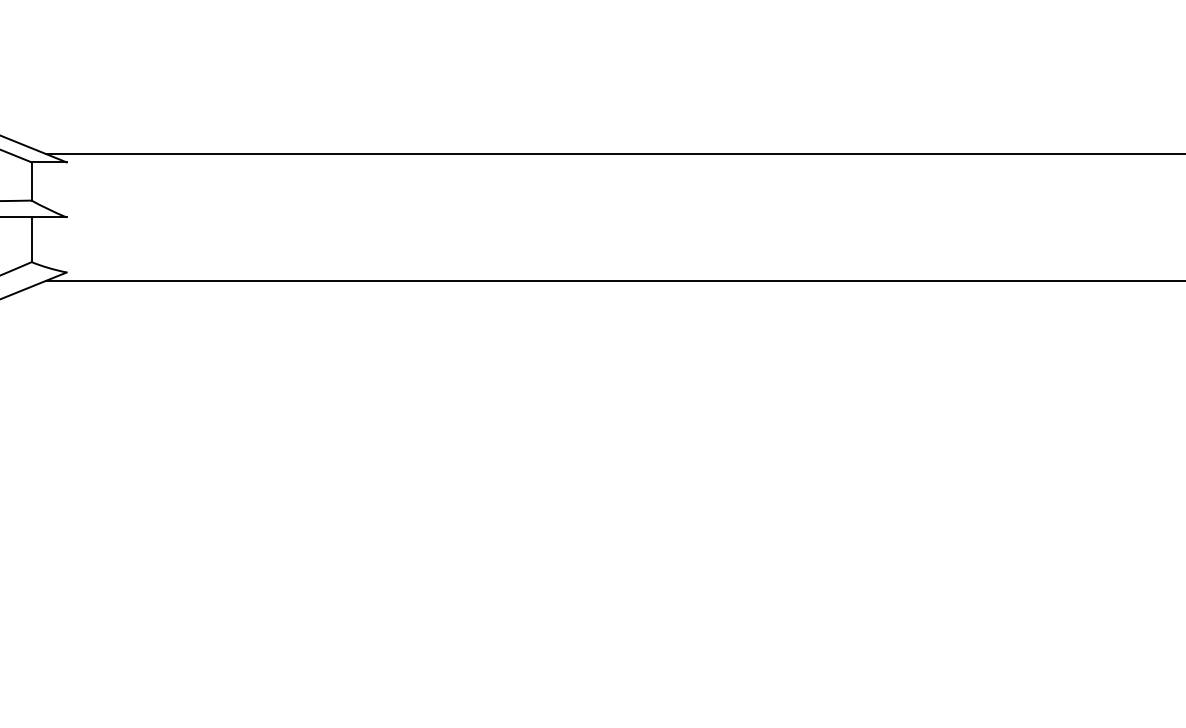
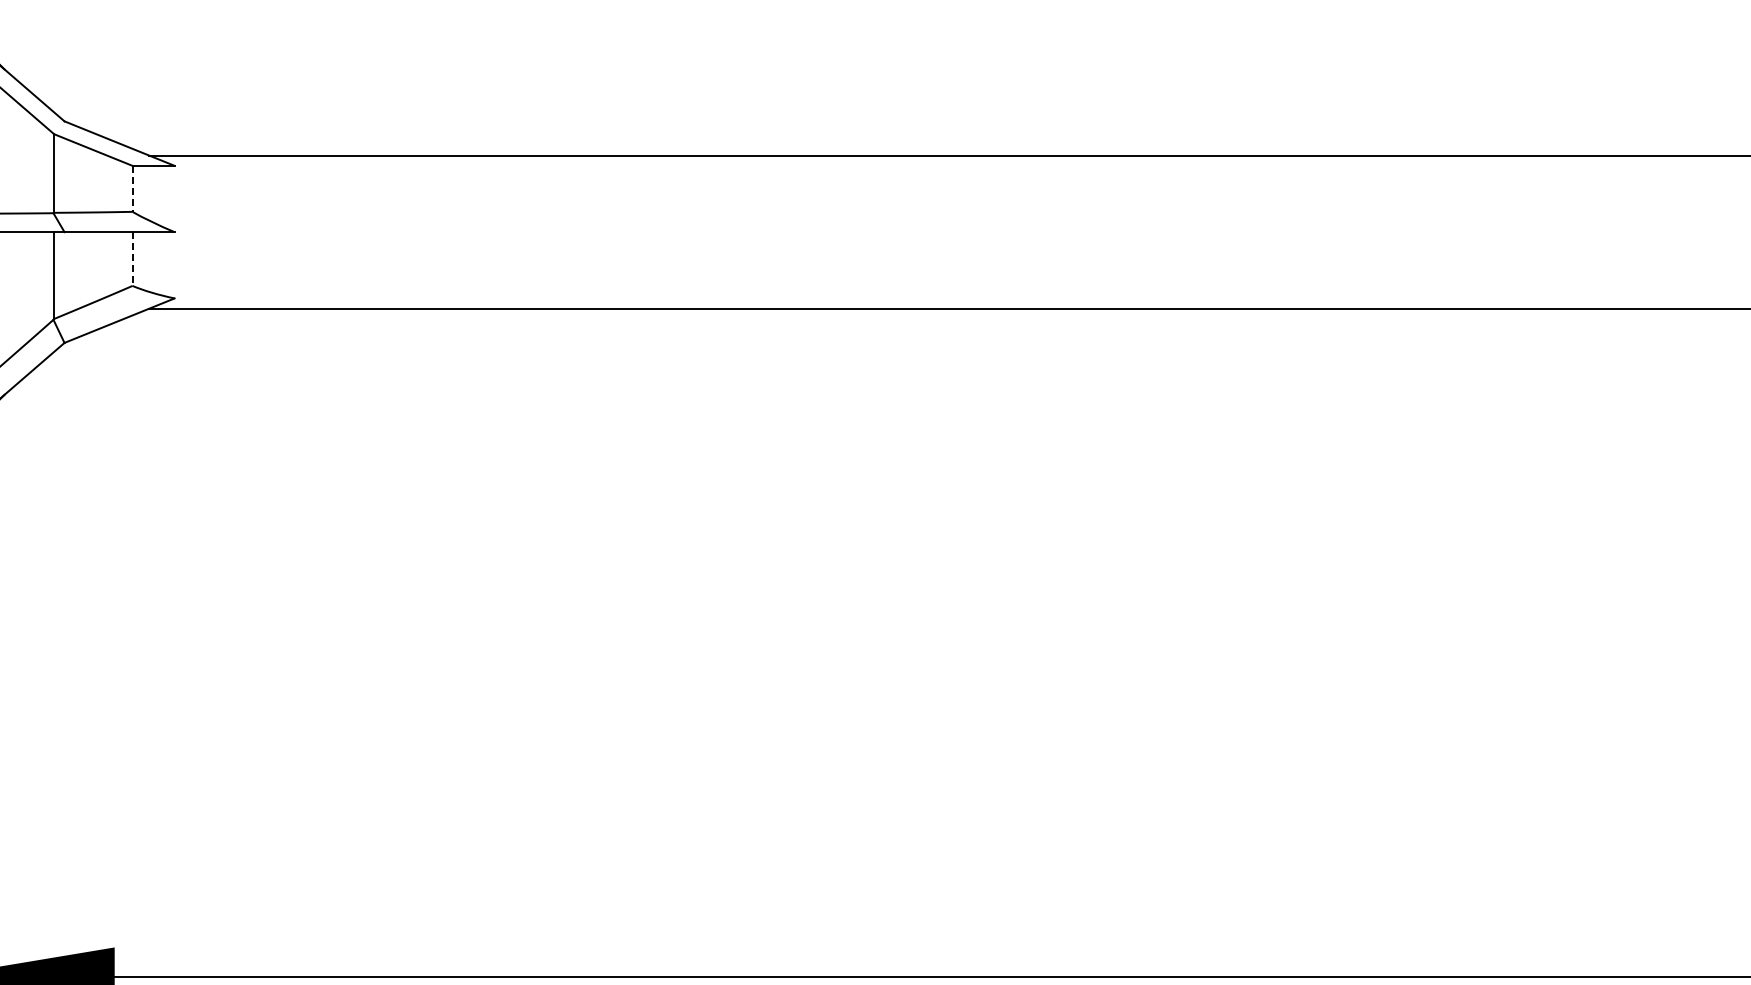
line: (31, 182) -> (132, 189), solid -> dashed
line: (31, 240) -> (132, 259), solid -> dashed

